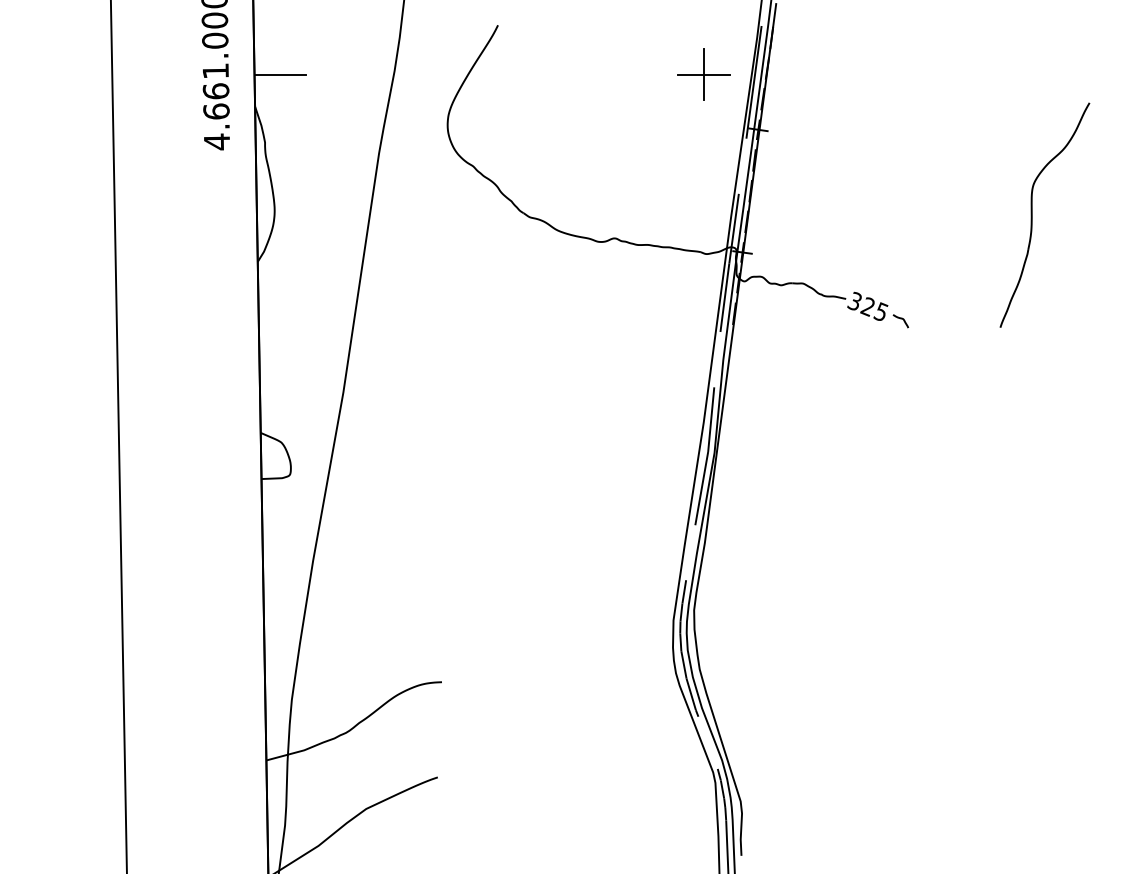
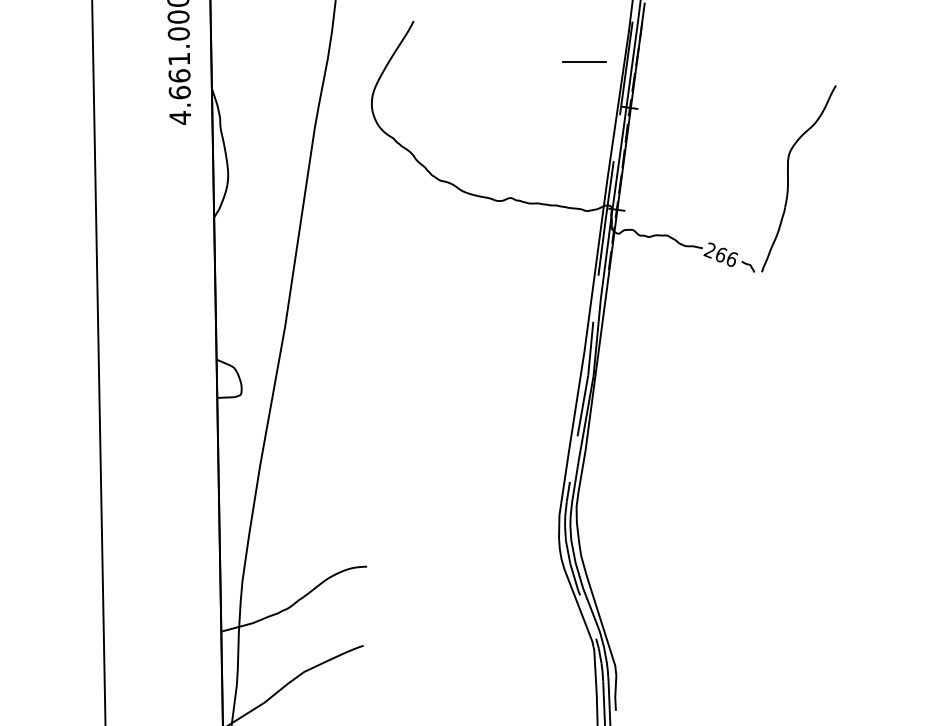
line: (279, 73) -> (232, 61), removed
line: (703, 73) -> (584, 61), removed
part: (1032, 214) -> (788, 178), moved
text: (867, 306) -> (720, 254), 325 -> 266

